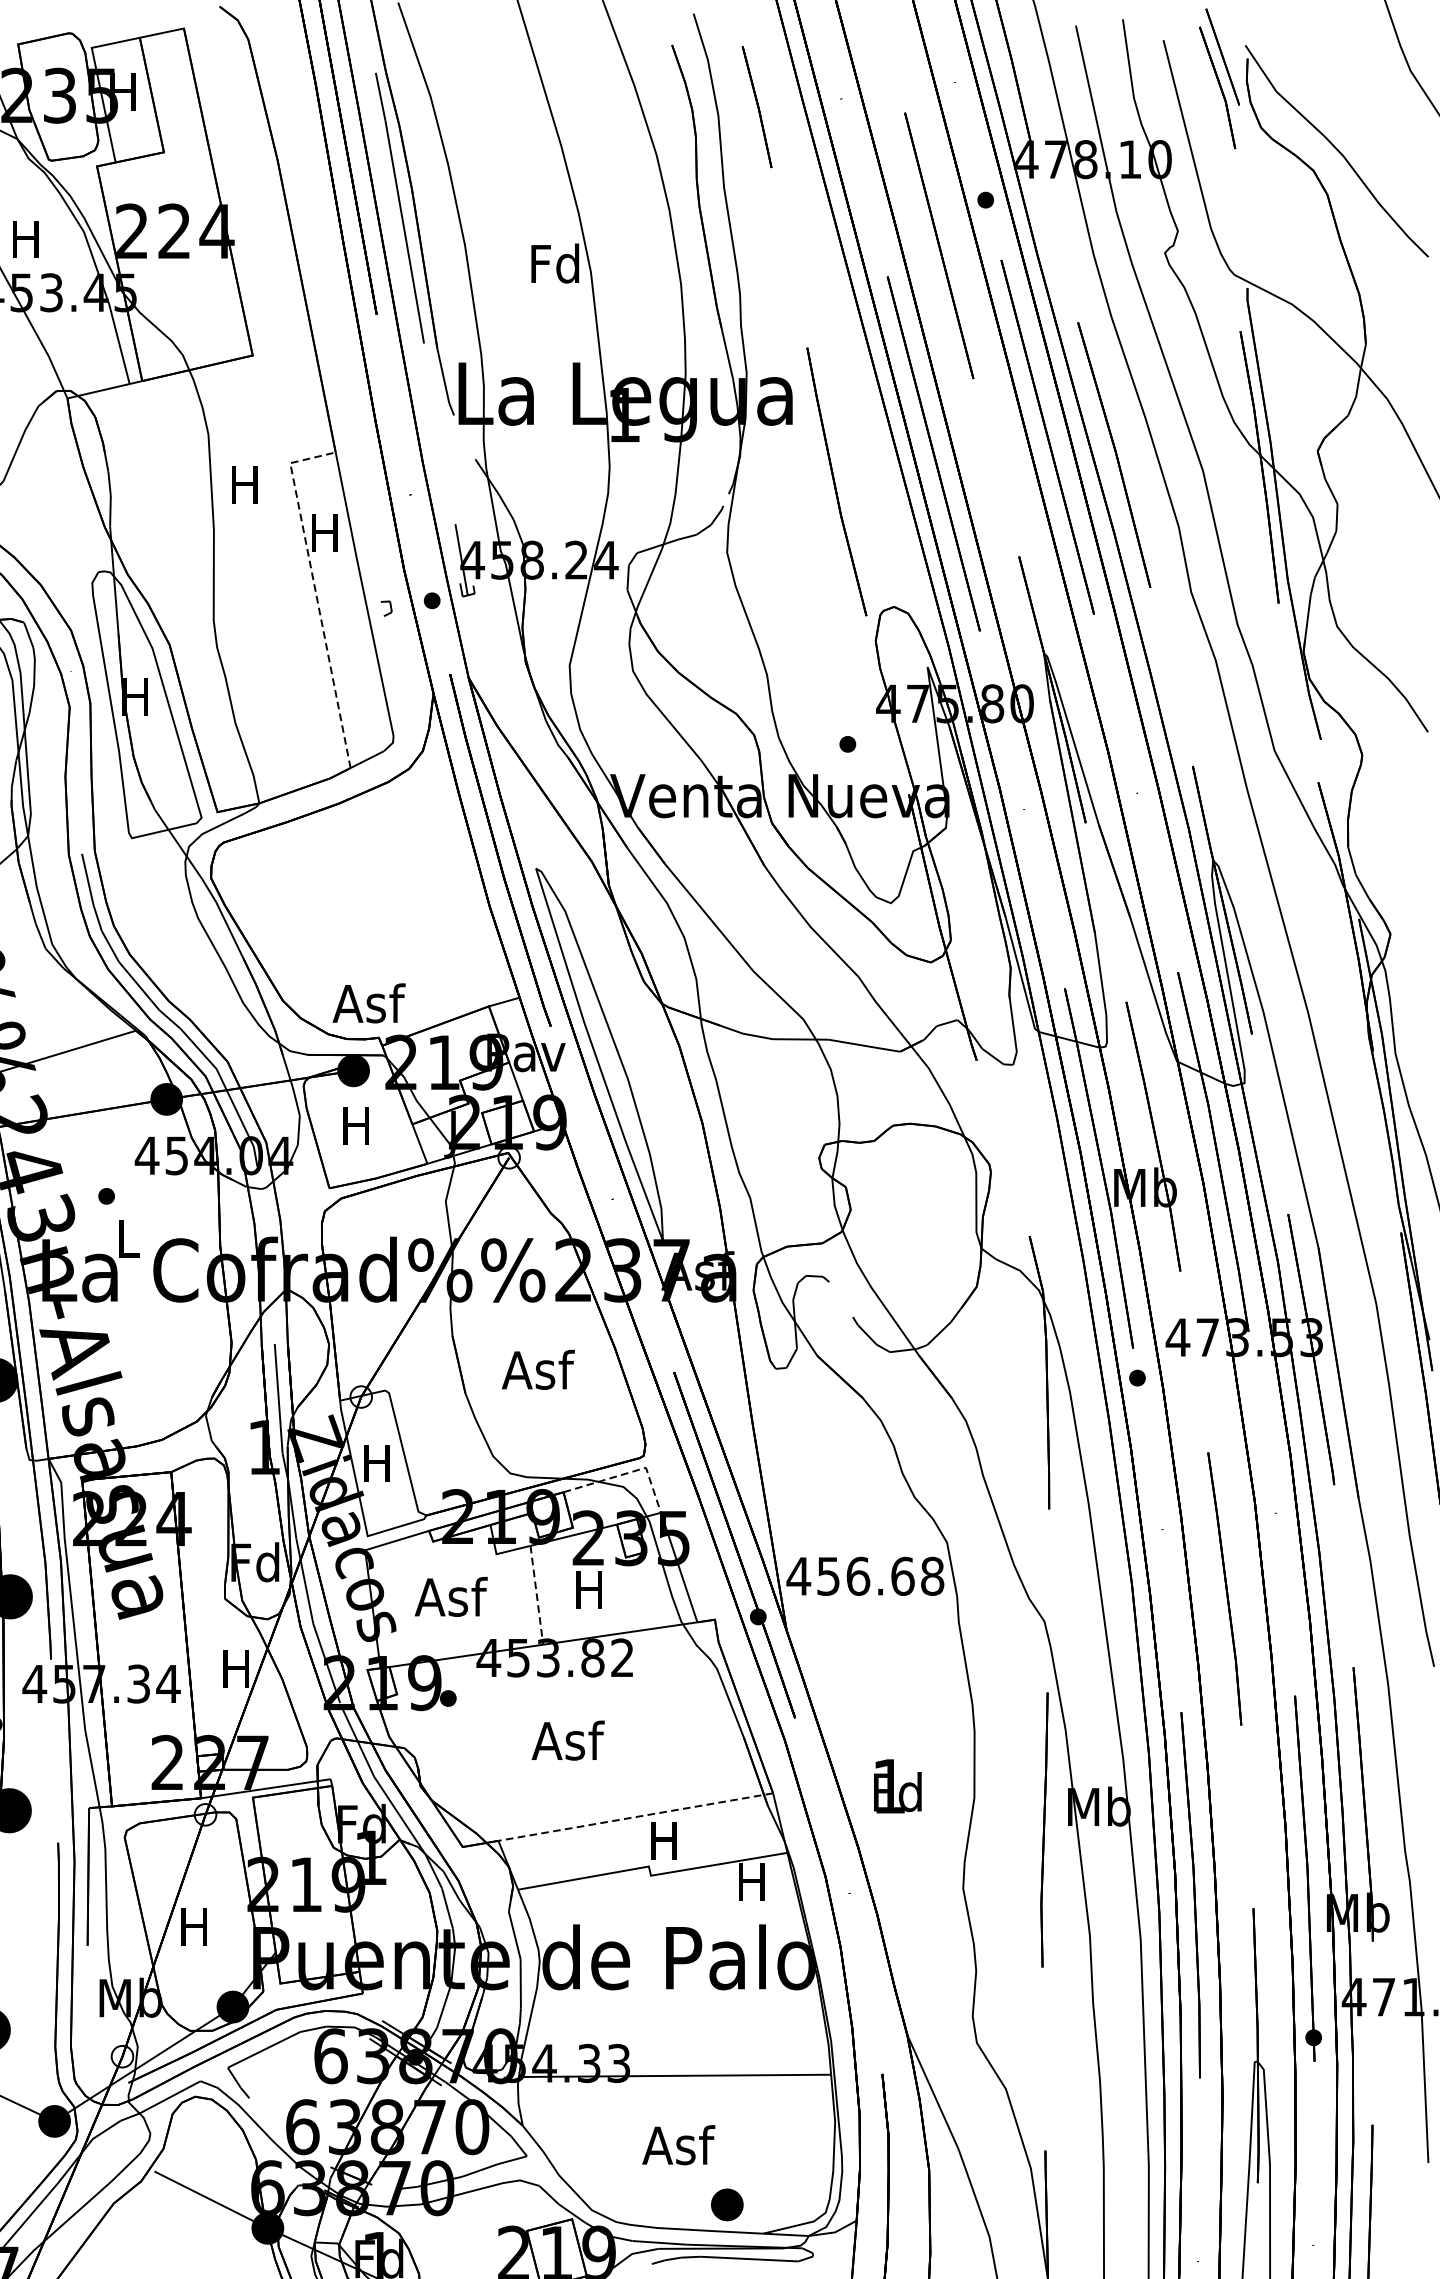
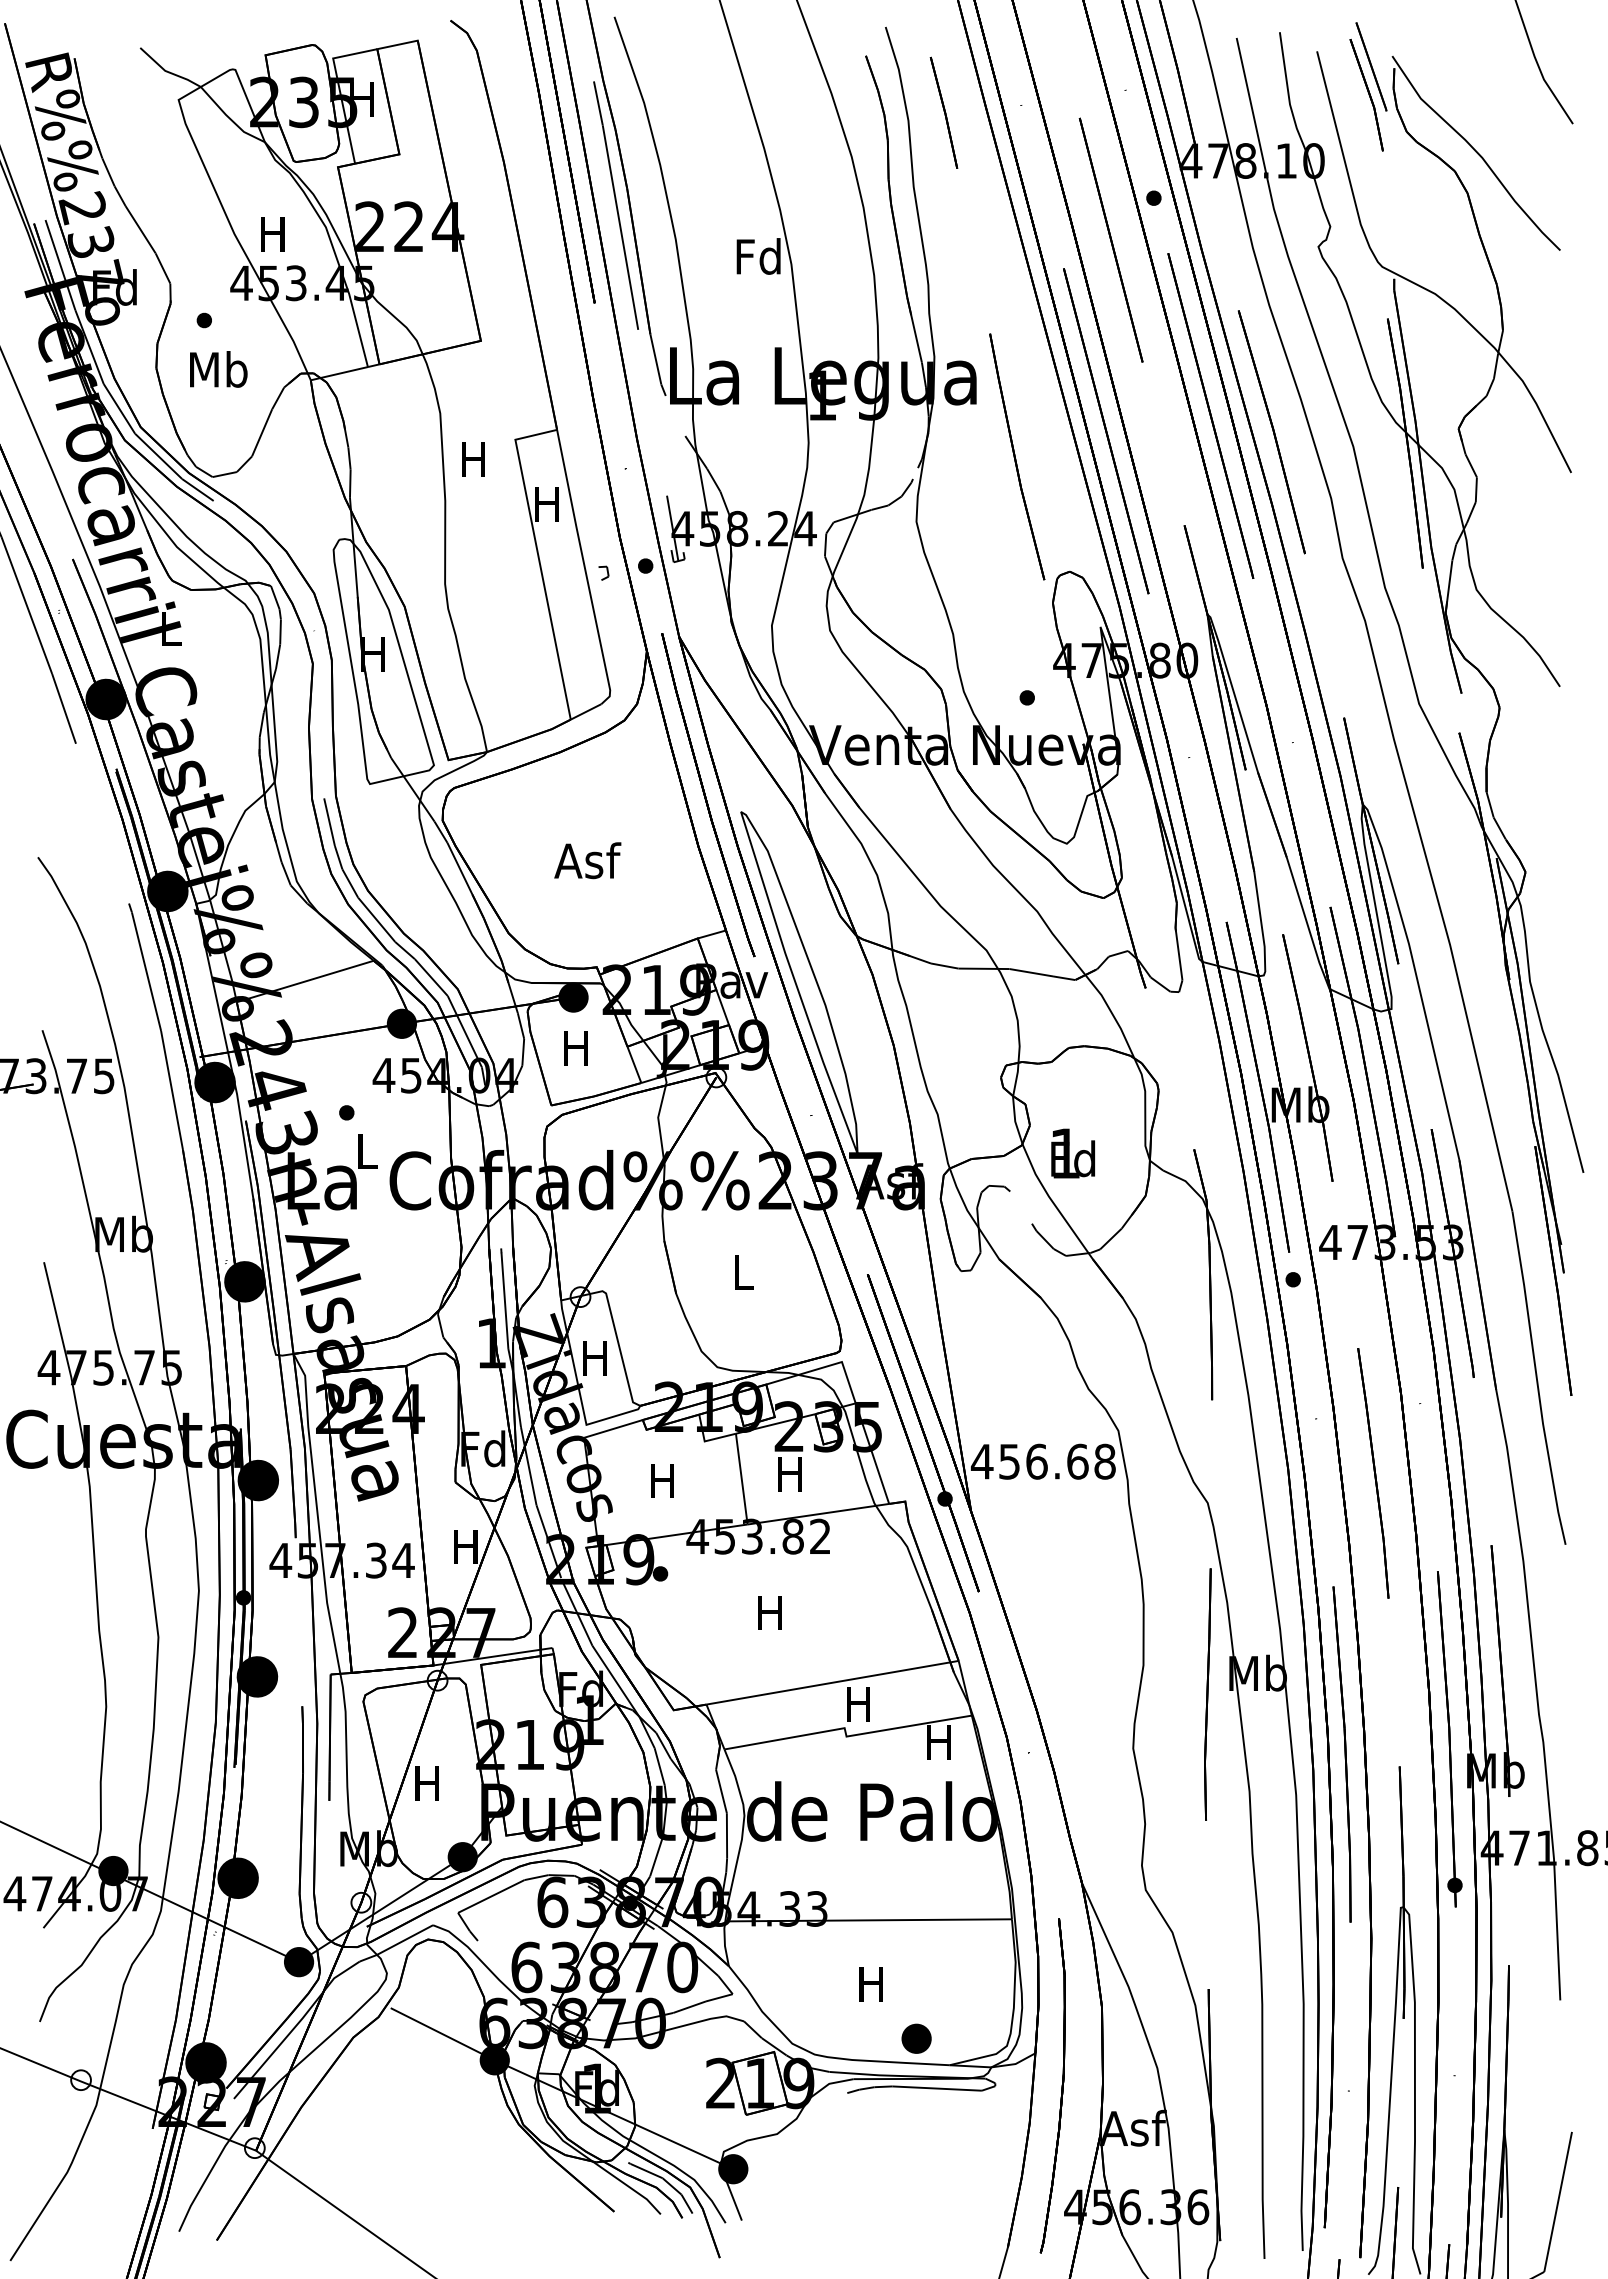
line: (315, 592) -> (538, 558), dashed -> solid
text: (368, 1003) -> (587, 860), moved
text: (537, 1369) -> (742, 1271), Asf -> L
line: (628, 1472) -> (825, 1366), dashed -> solid
line: (536, 1595) -> (741, 1479), dashed -> solid
text: (450, 1596) -> (662, 1480), Asf -> H
text: (568, 1740) -> (770, 1612), Asf -> H
text: (897, 1786) -> (1072, 1153), moved
line: (635, 1816) -> (832, 1682), dashed -> solid
text: (678, 2144) -> (871, 1983), Asf -> H

